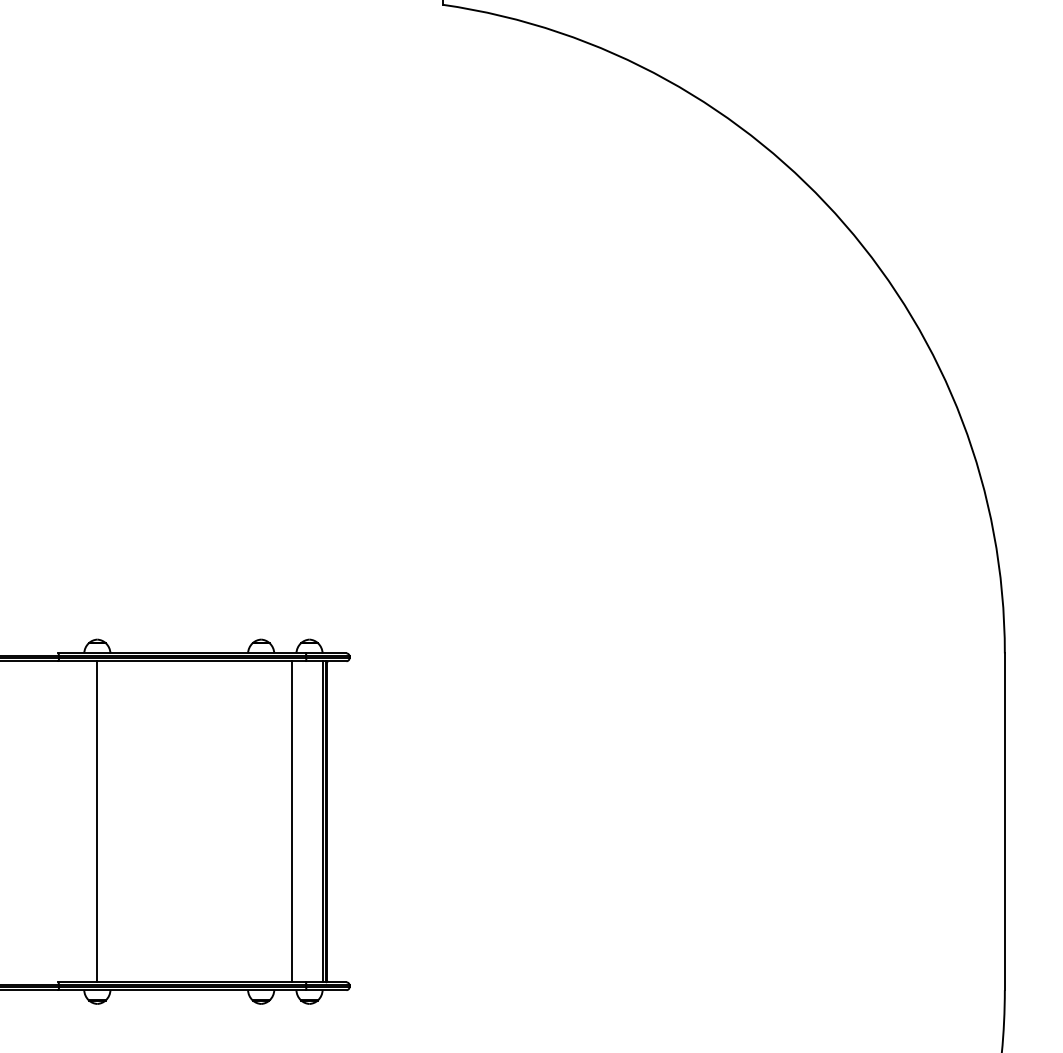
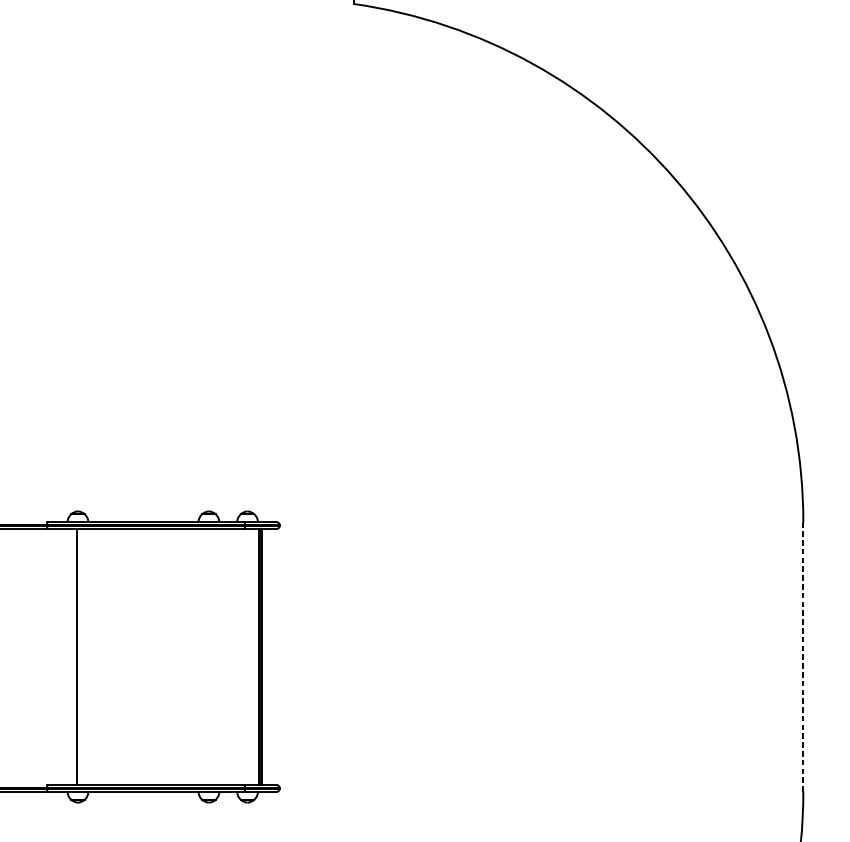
line: (292, 821) -> (233, 656), removed
line: (1004, 822) -> (803, 657), solid -> dashed

